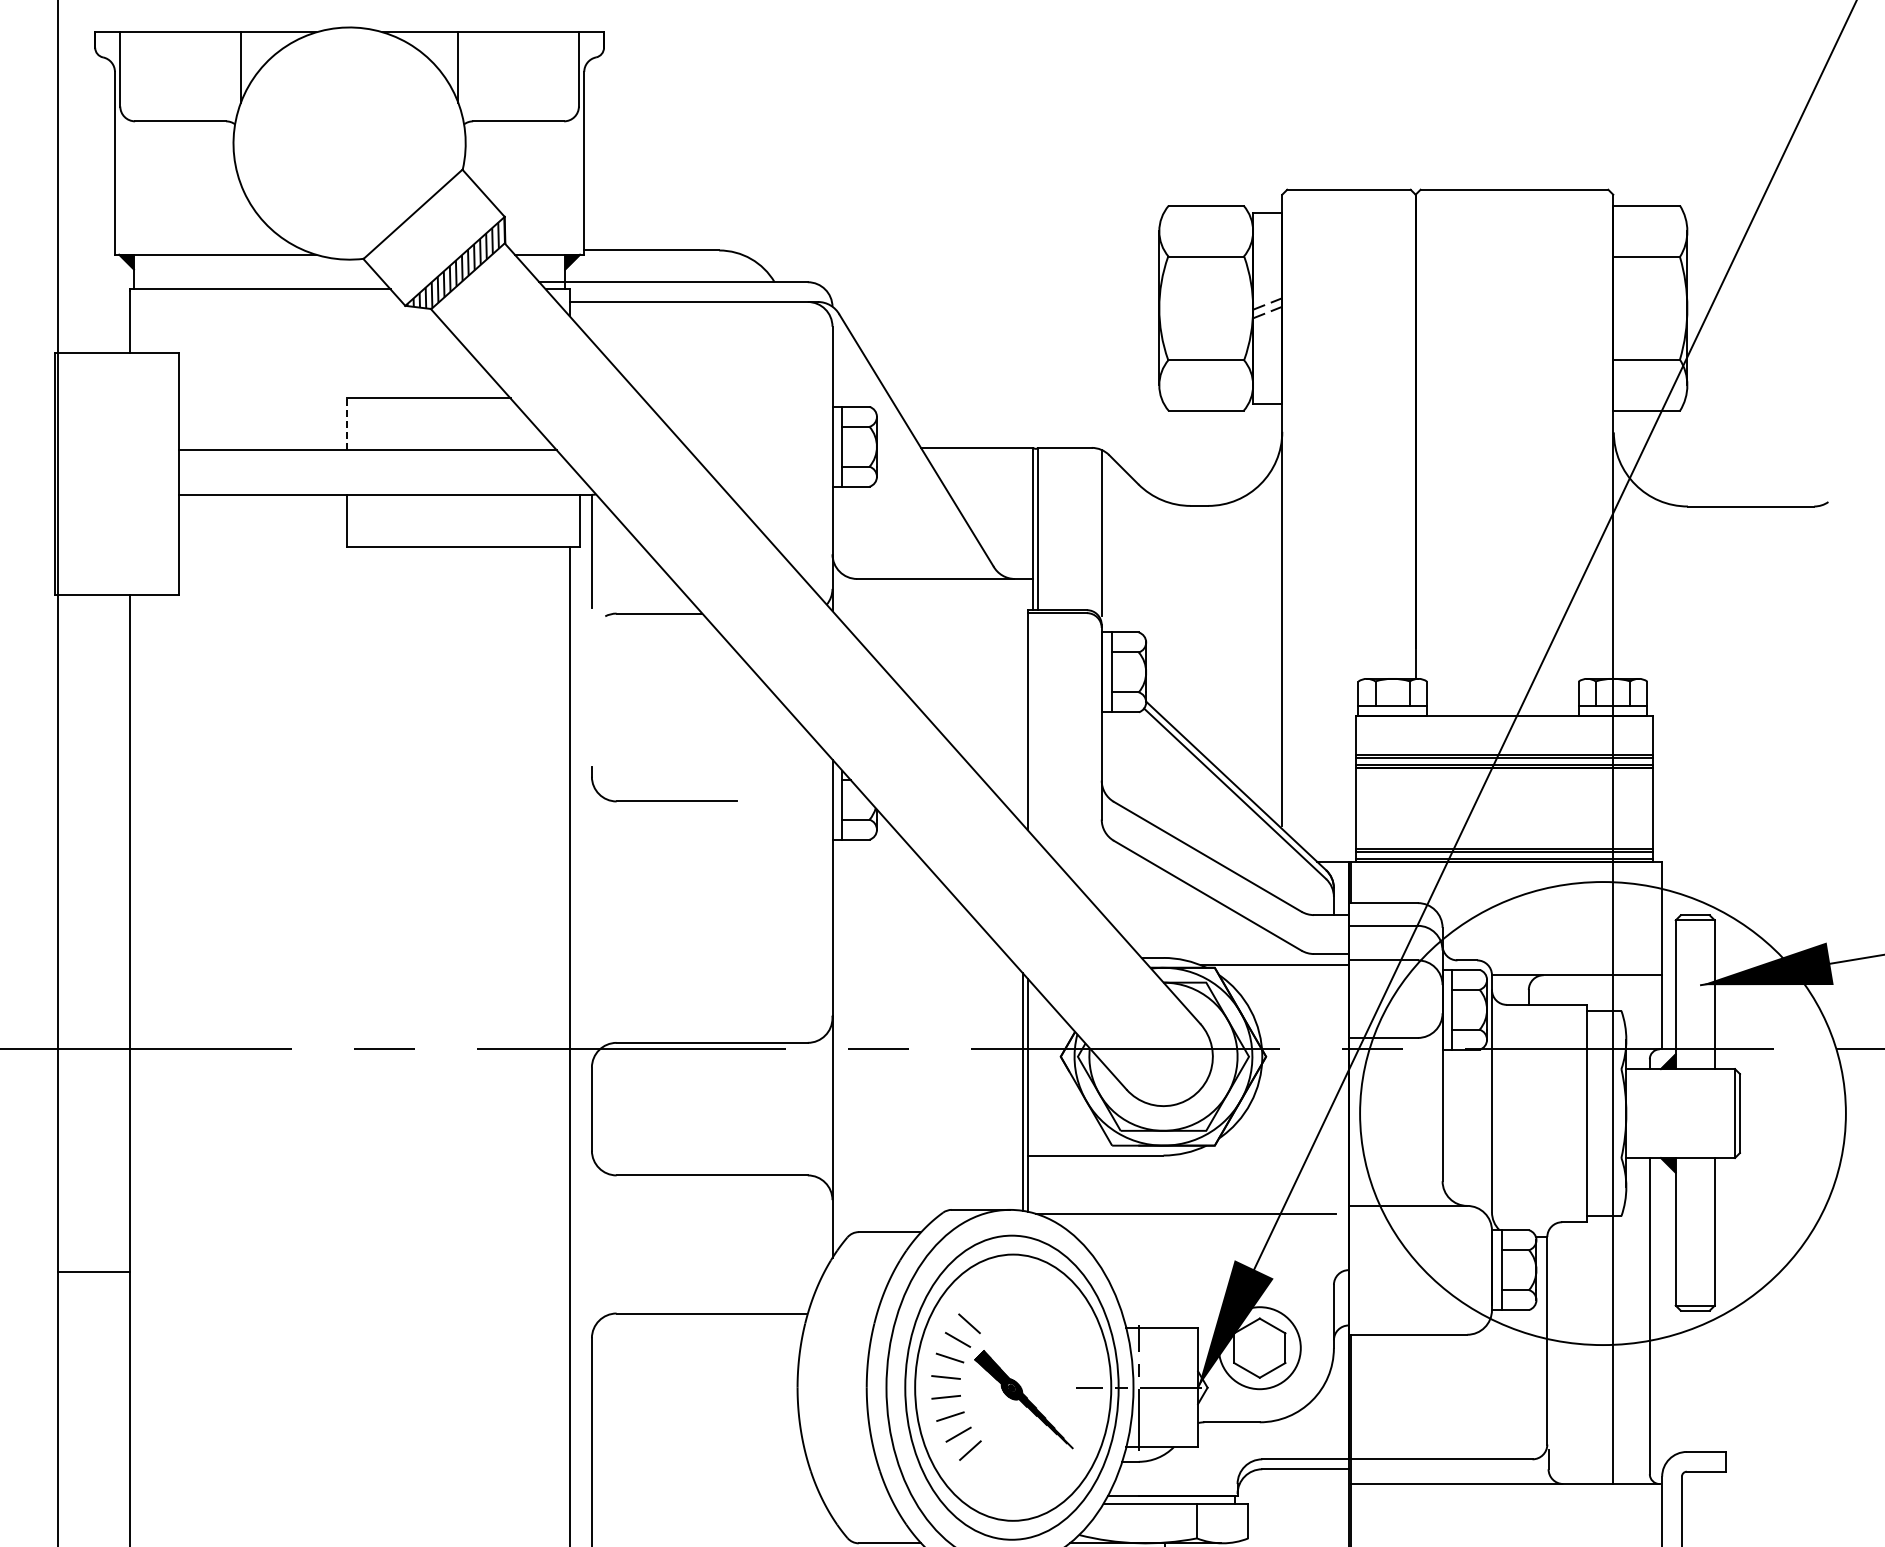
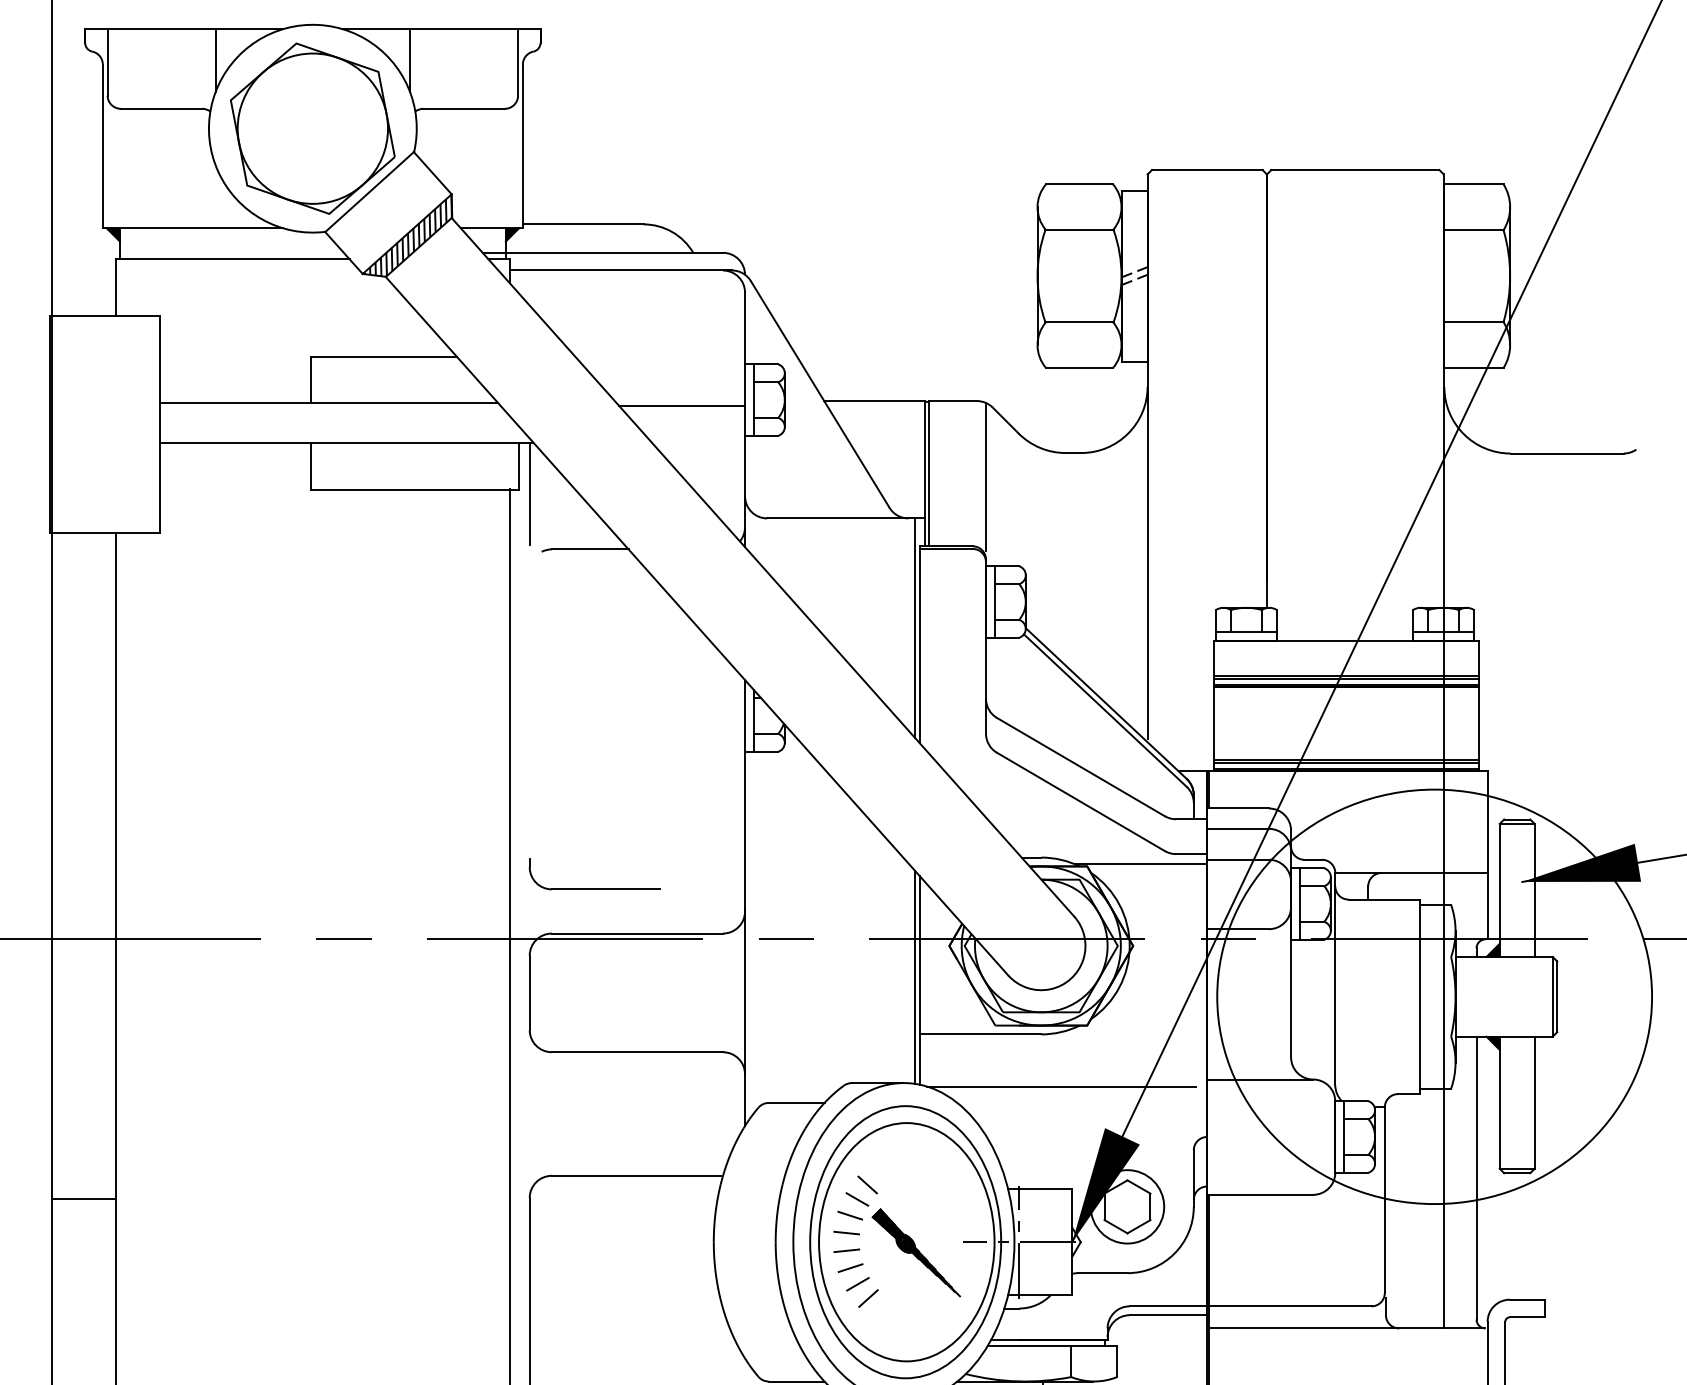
part: (349, 143) -> (312, 128), added
line: (347, 424) -> (310, 380), dashed -> solid
line: (761, 453) -> (681, 406), added
line: (1022, 701) -> (915, 628), added
part: (664, 800) -> (594, 888), moved
line: (93, 1272) -> (83, 1199), moved

